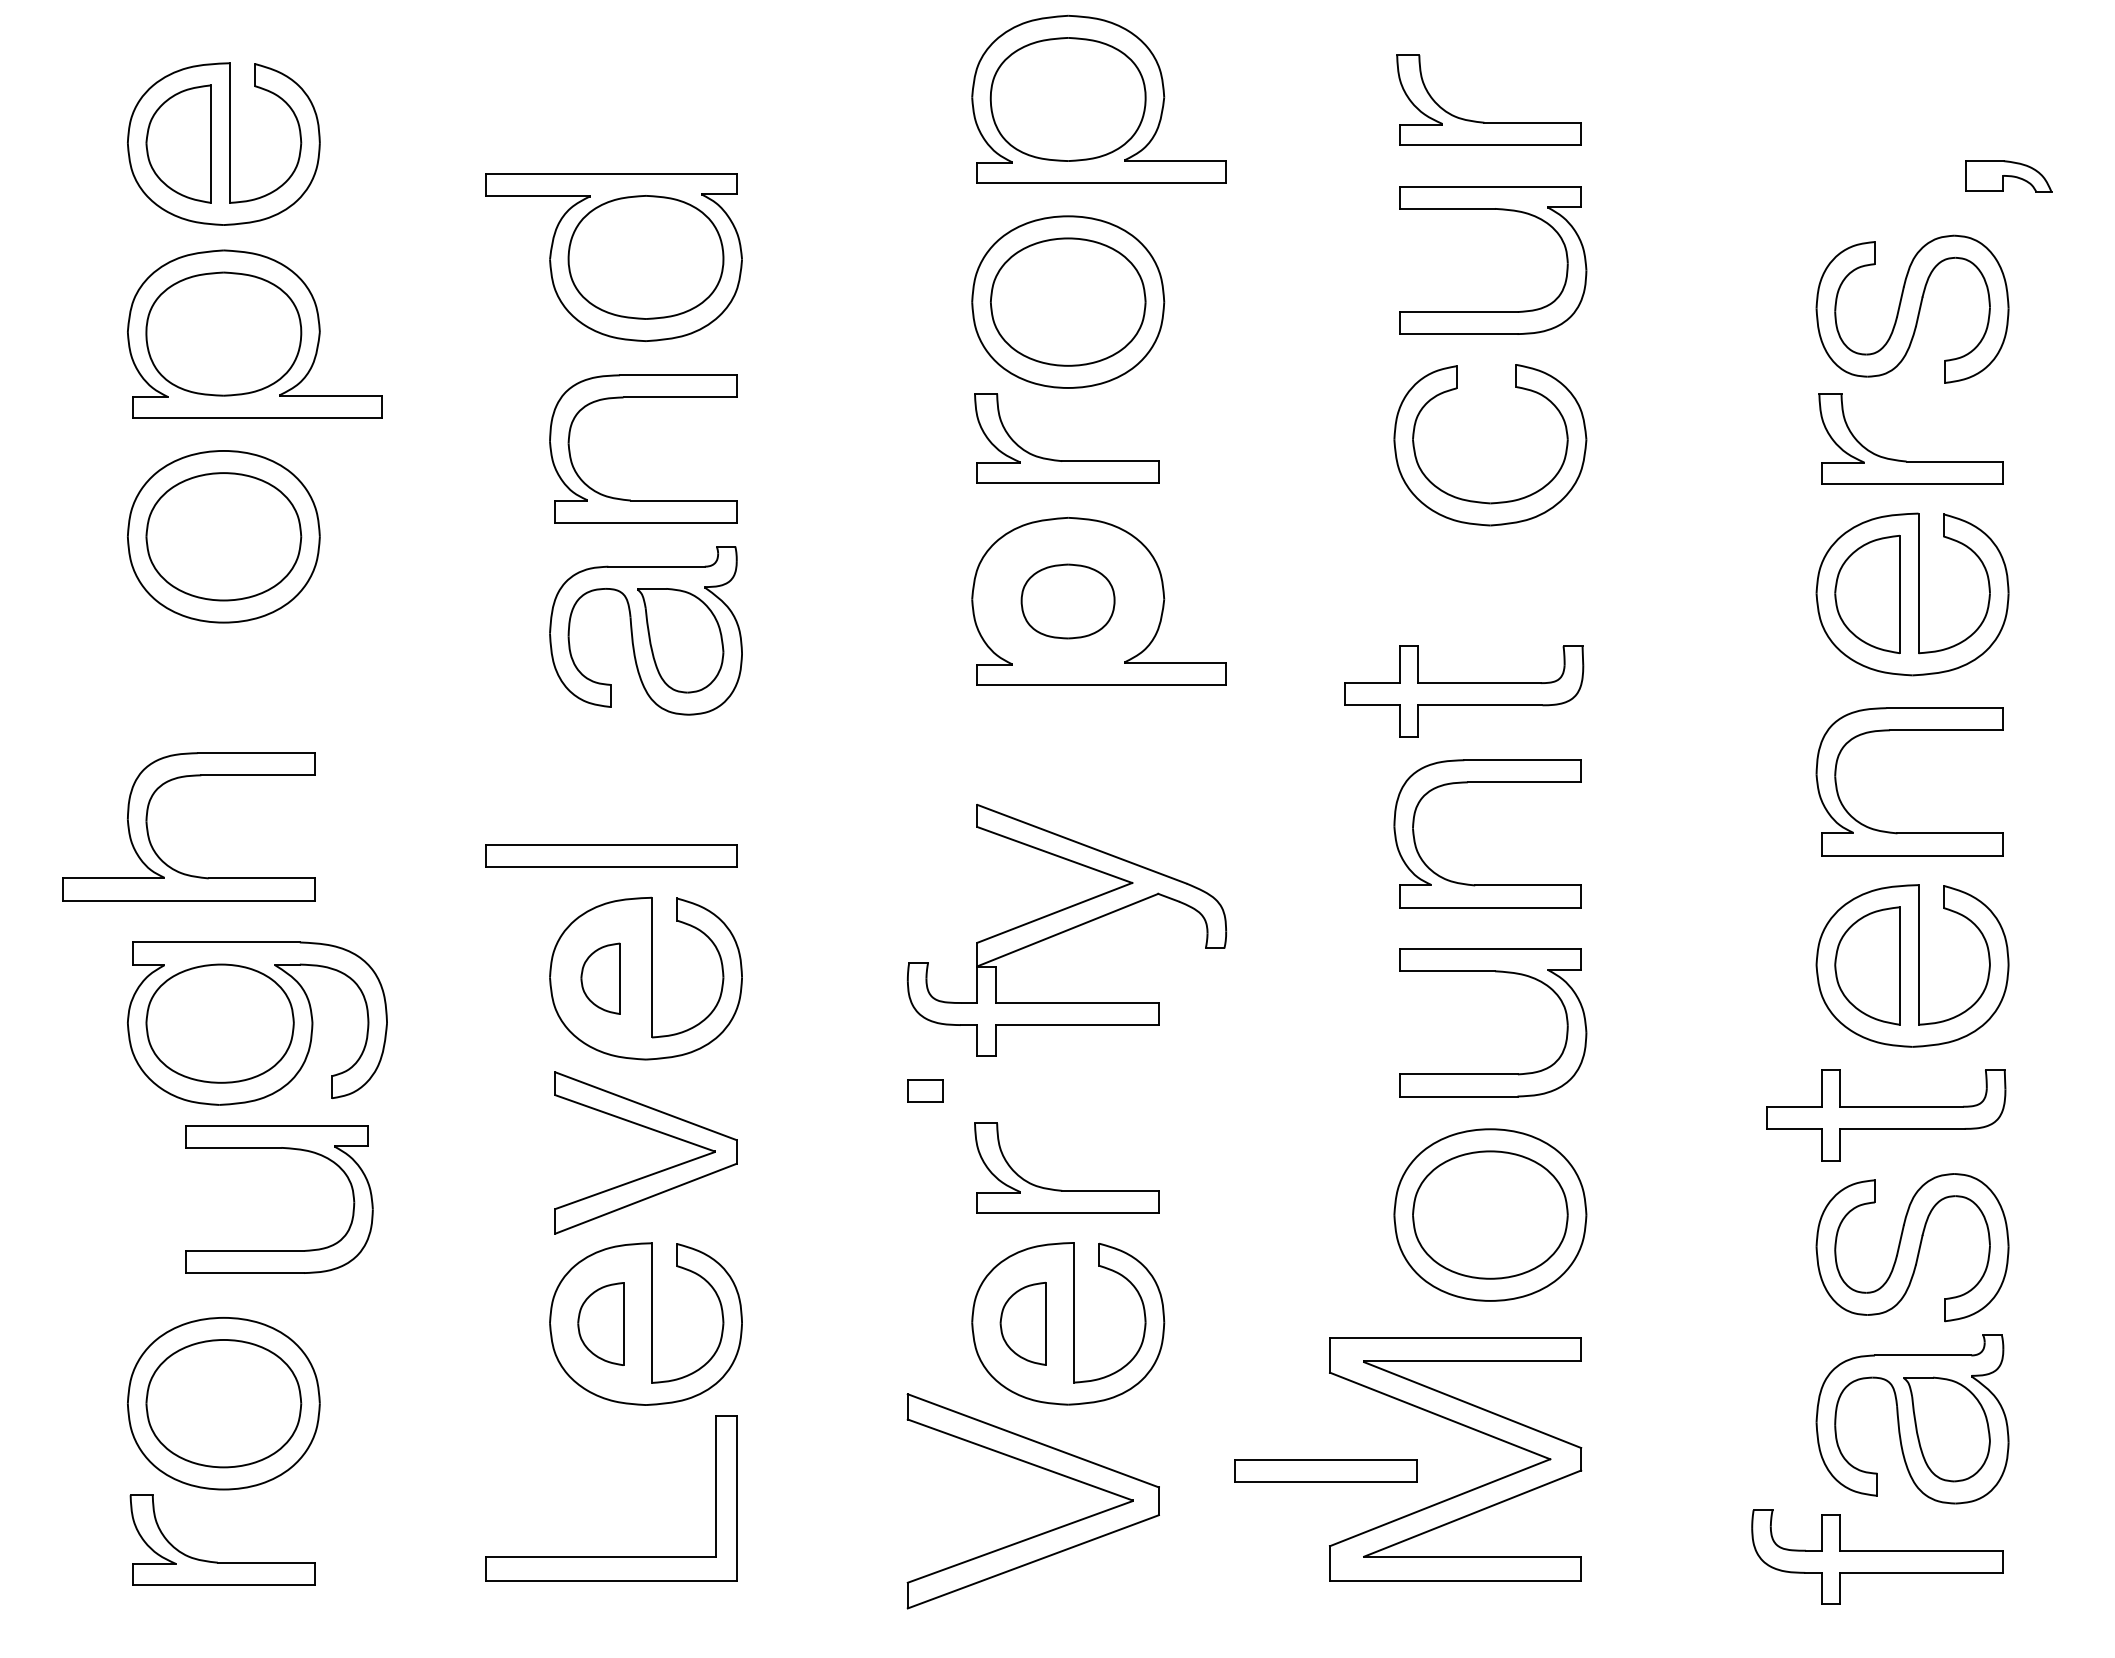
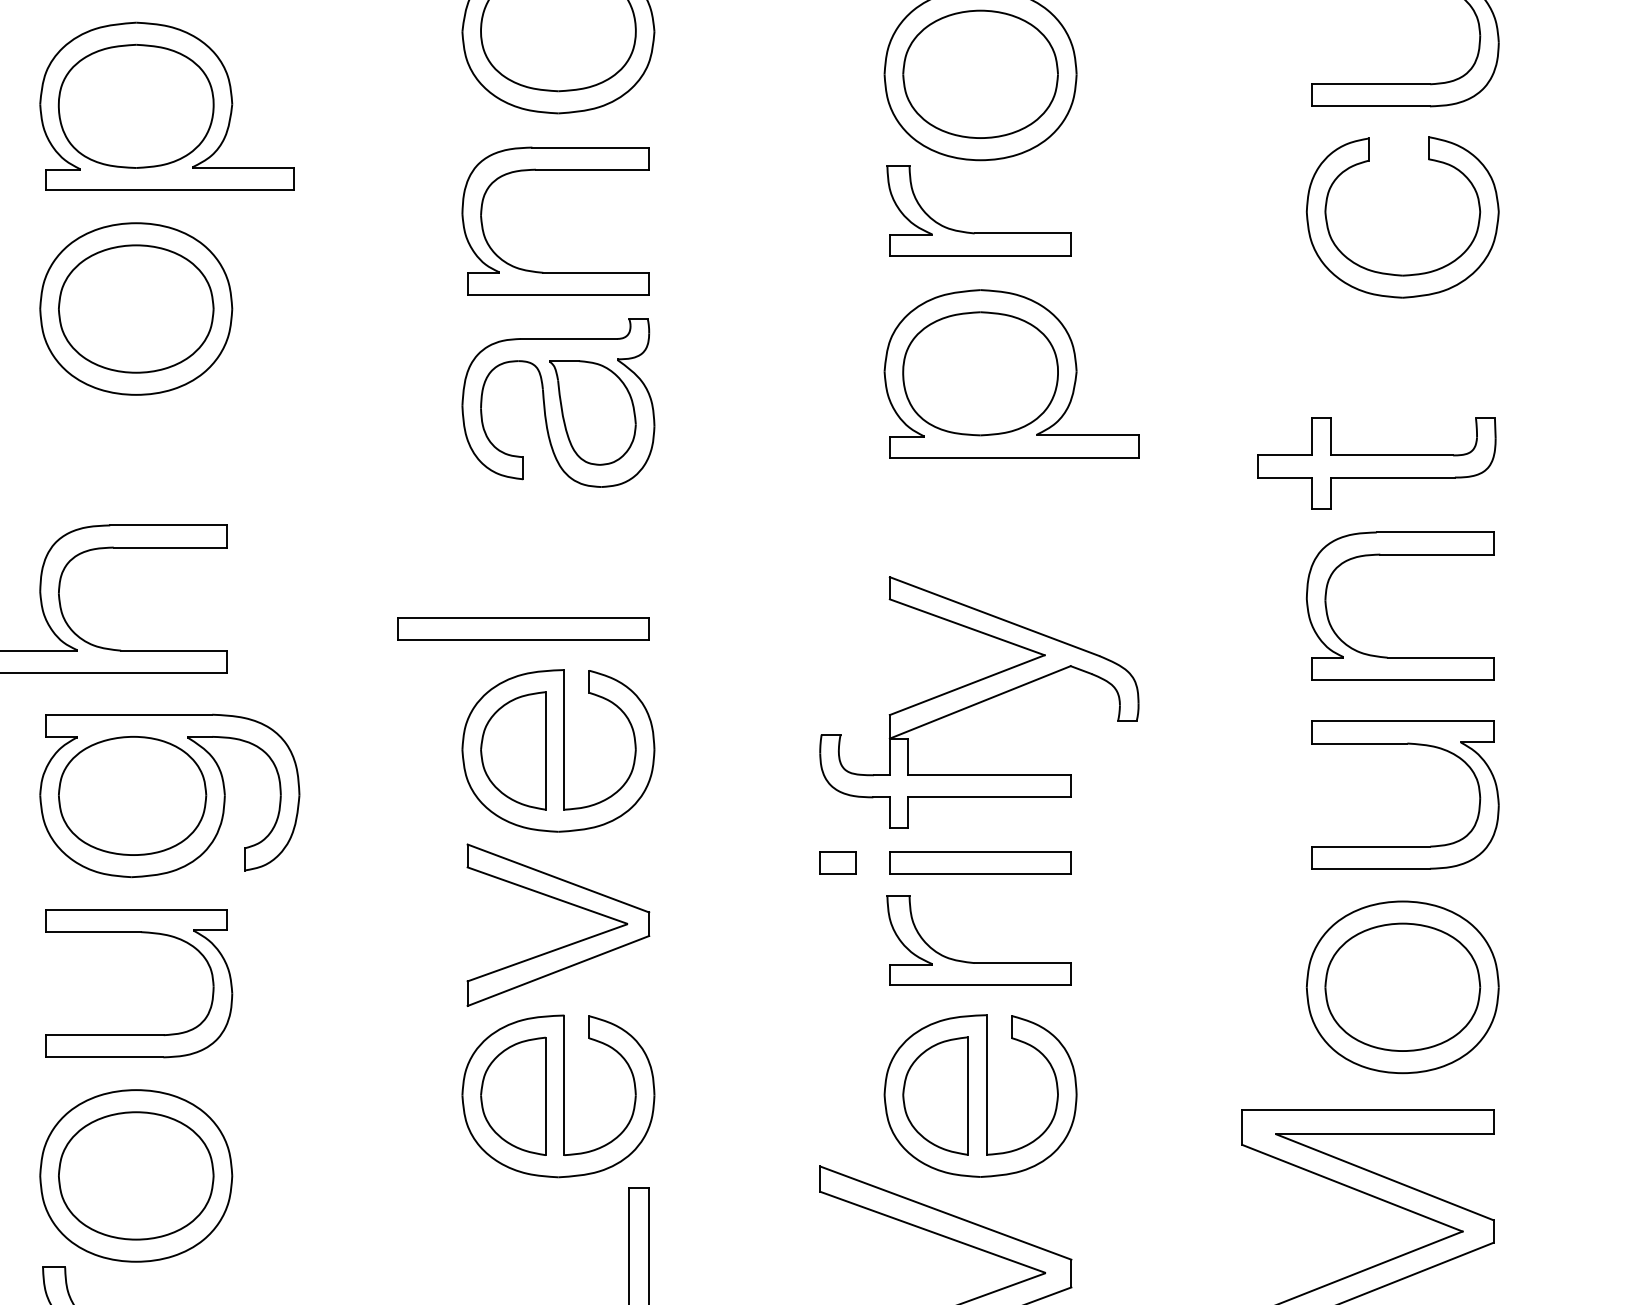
part: (1067, 601) -> (979, 373), size x1.67
part: (600, 978) -> (512, 750), size x1.67
part: (286, 1149) -> (145, 933), moved
part: (600, 1323) -> (512, 1095), size x1.43
part: (1023, 1323) -> (935, 1095), size x1.43
part: (1325, 1470) -> (979, 862), moved

